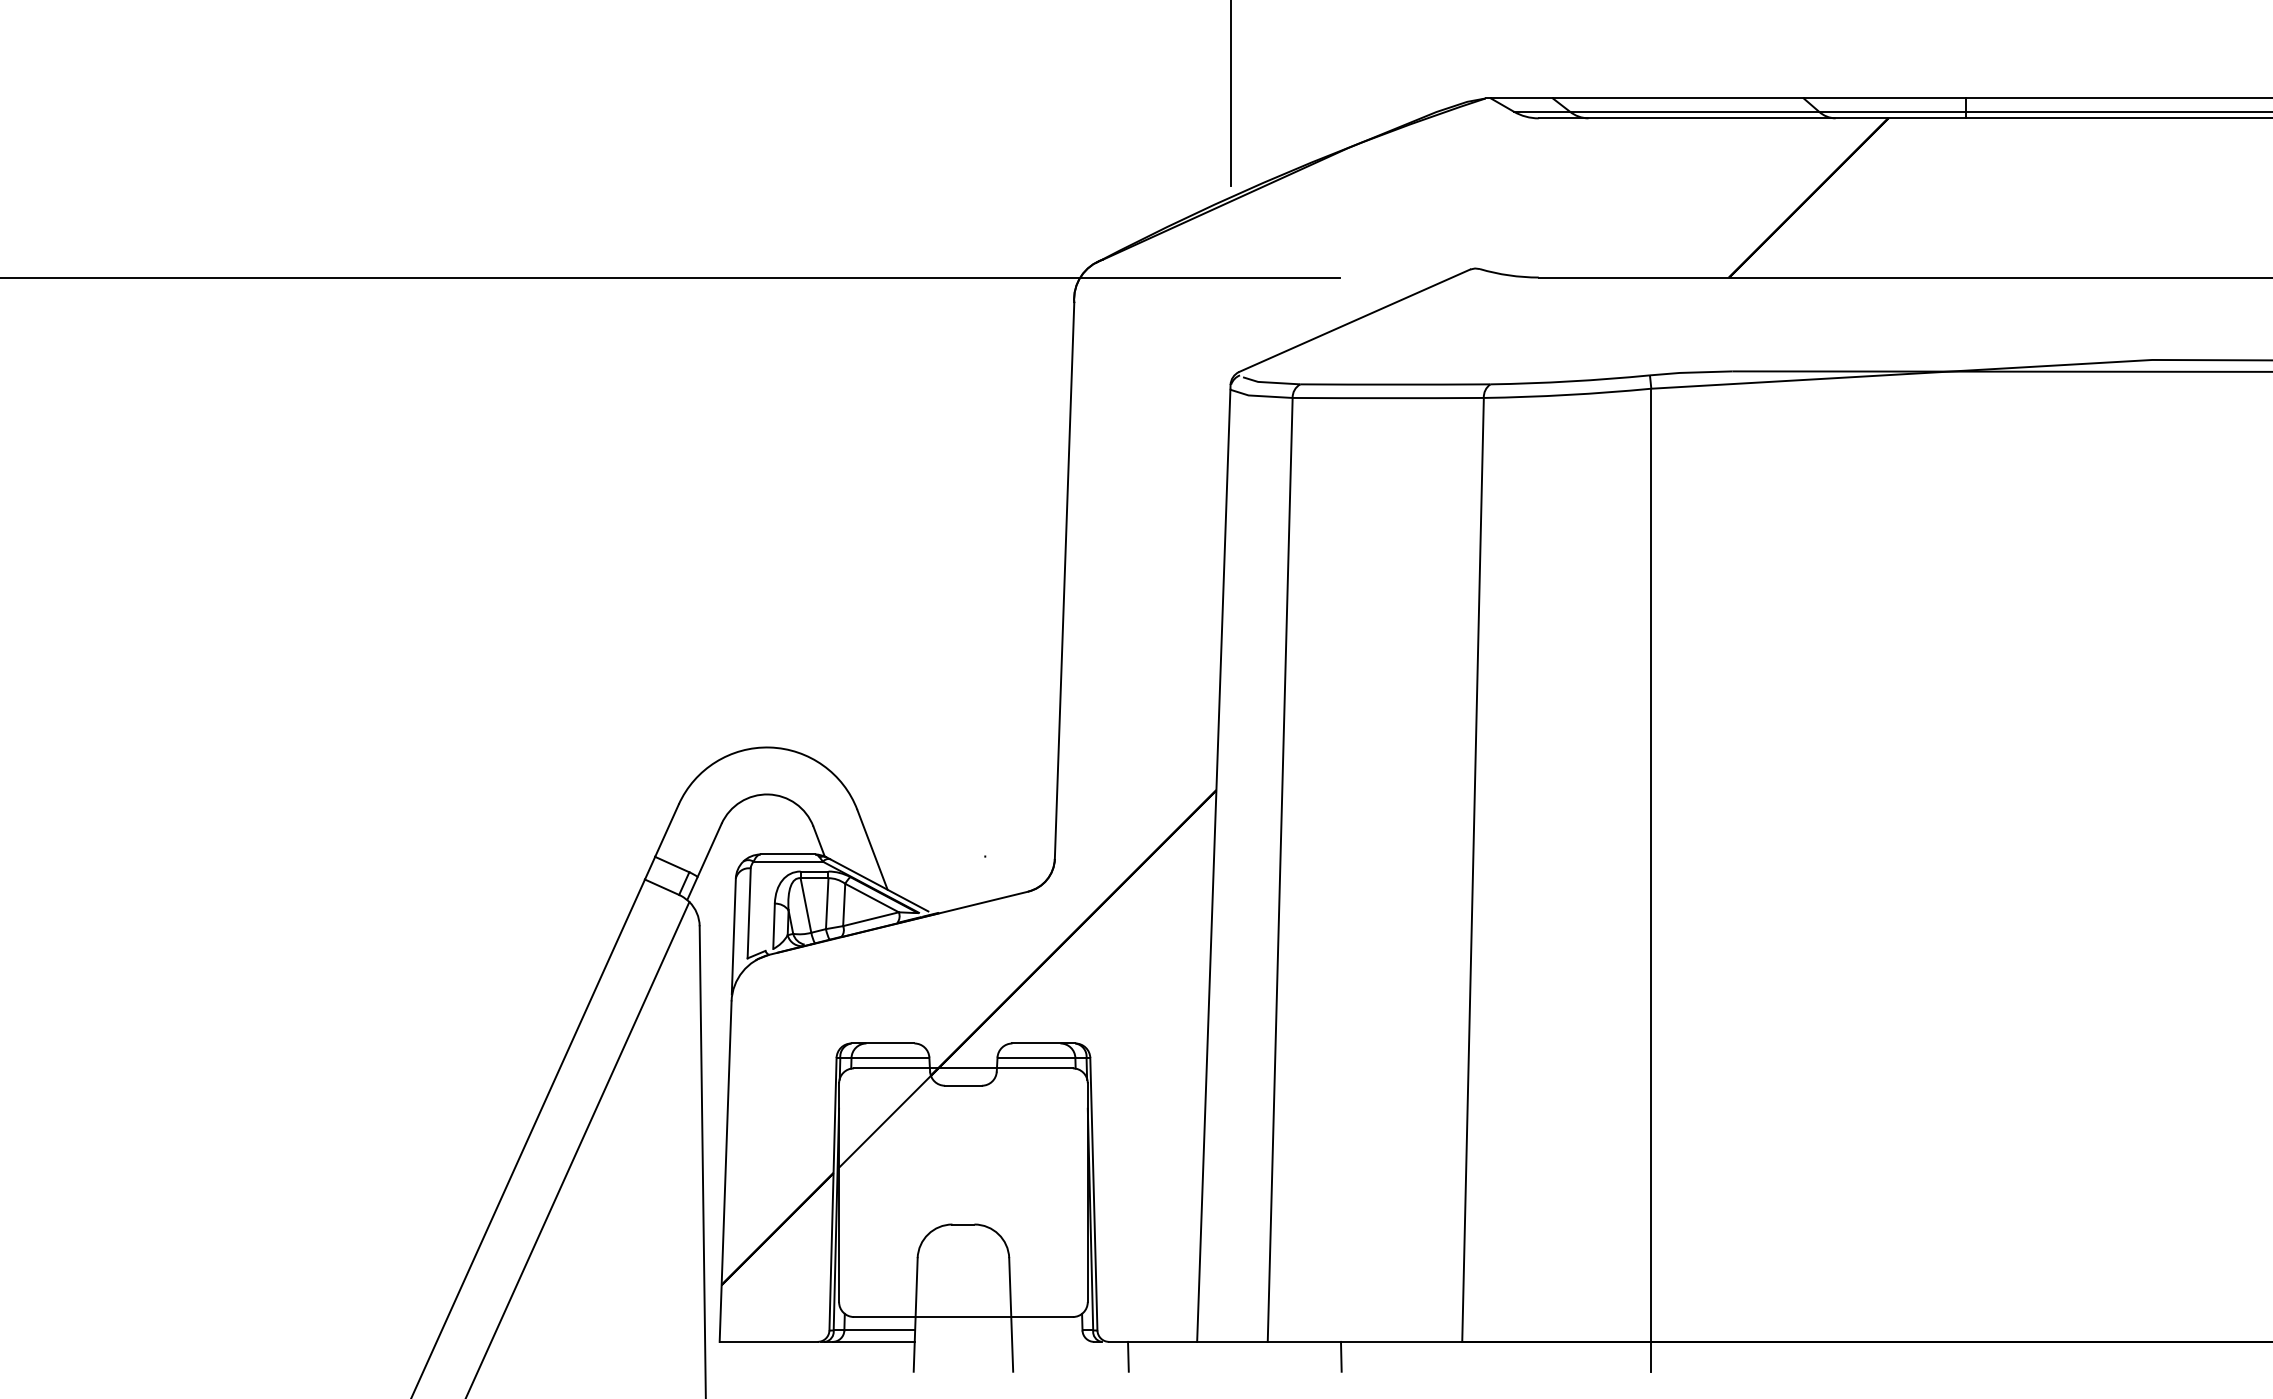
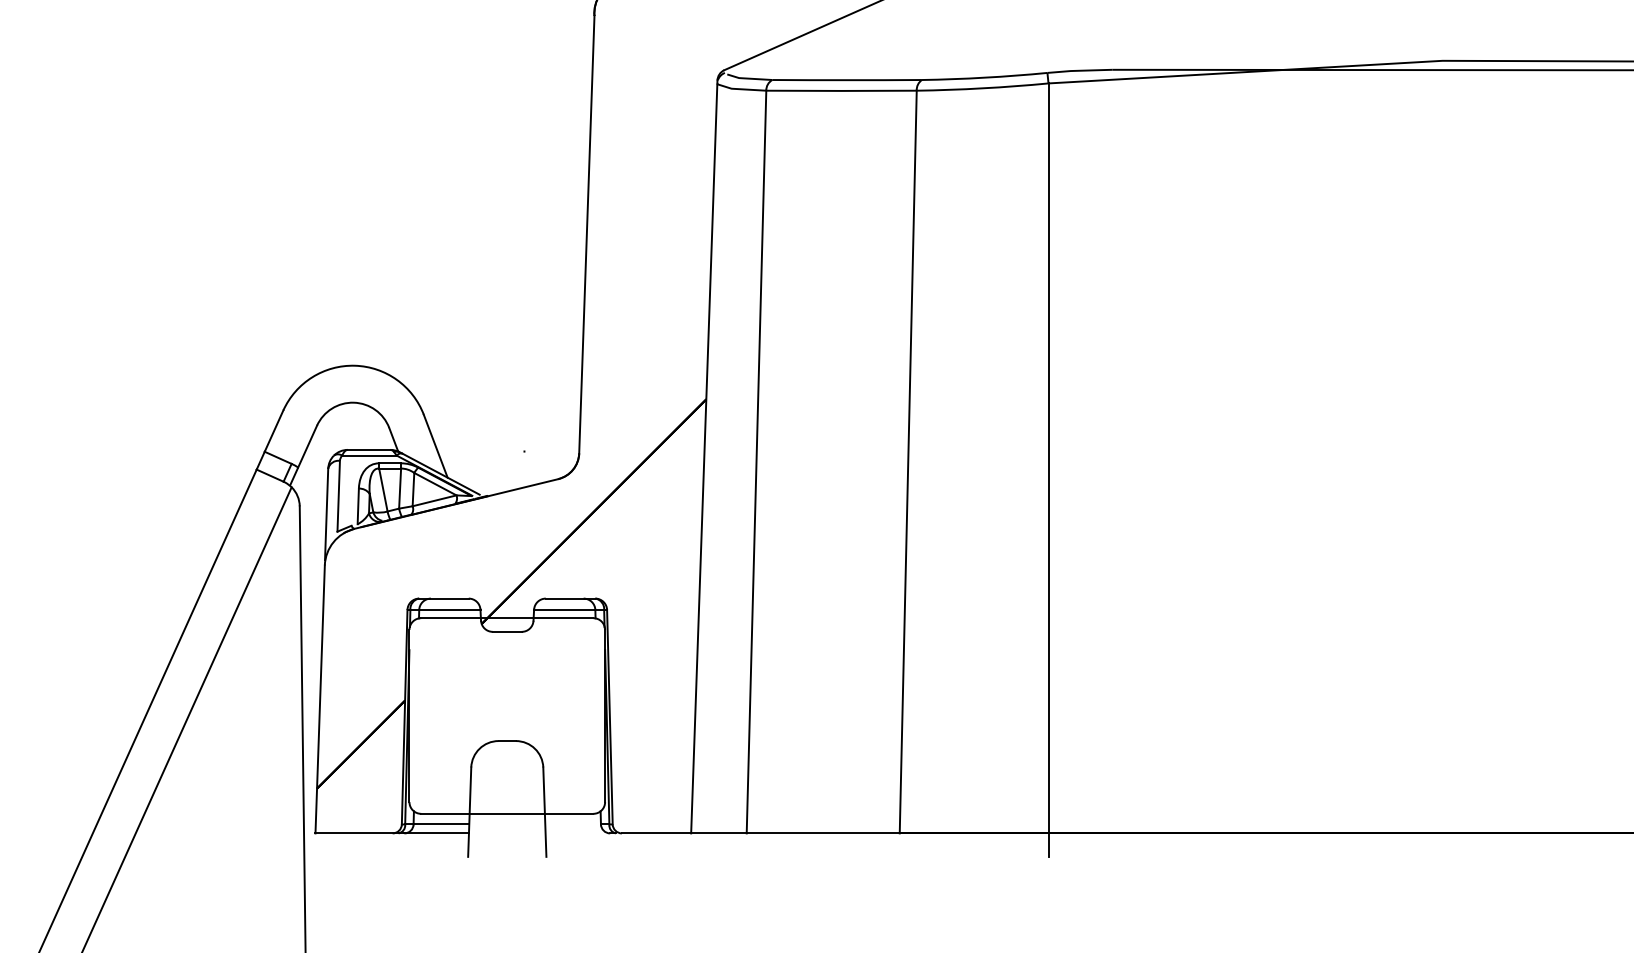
hatch: (888, 1117) -> (448, 656), removed
line: (1128, 1356) -> (637, 844), removed
line: (1340, 1356) -> (803, 844), removed

